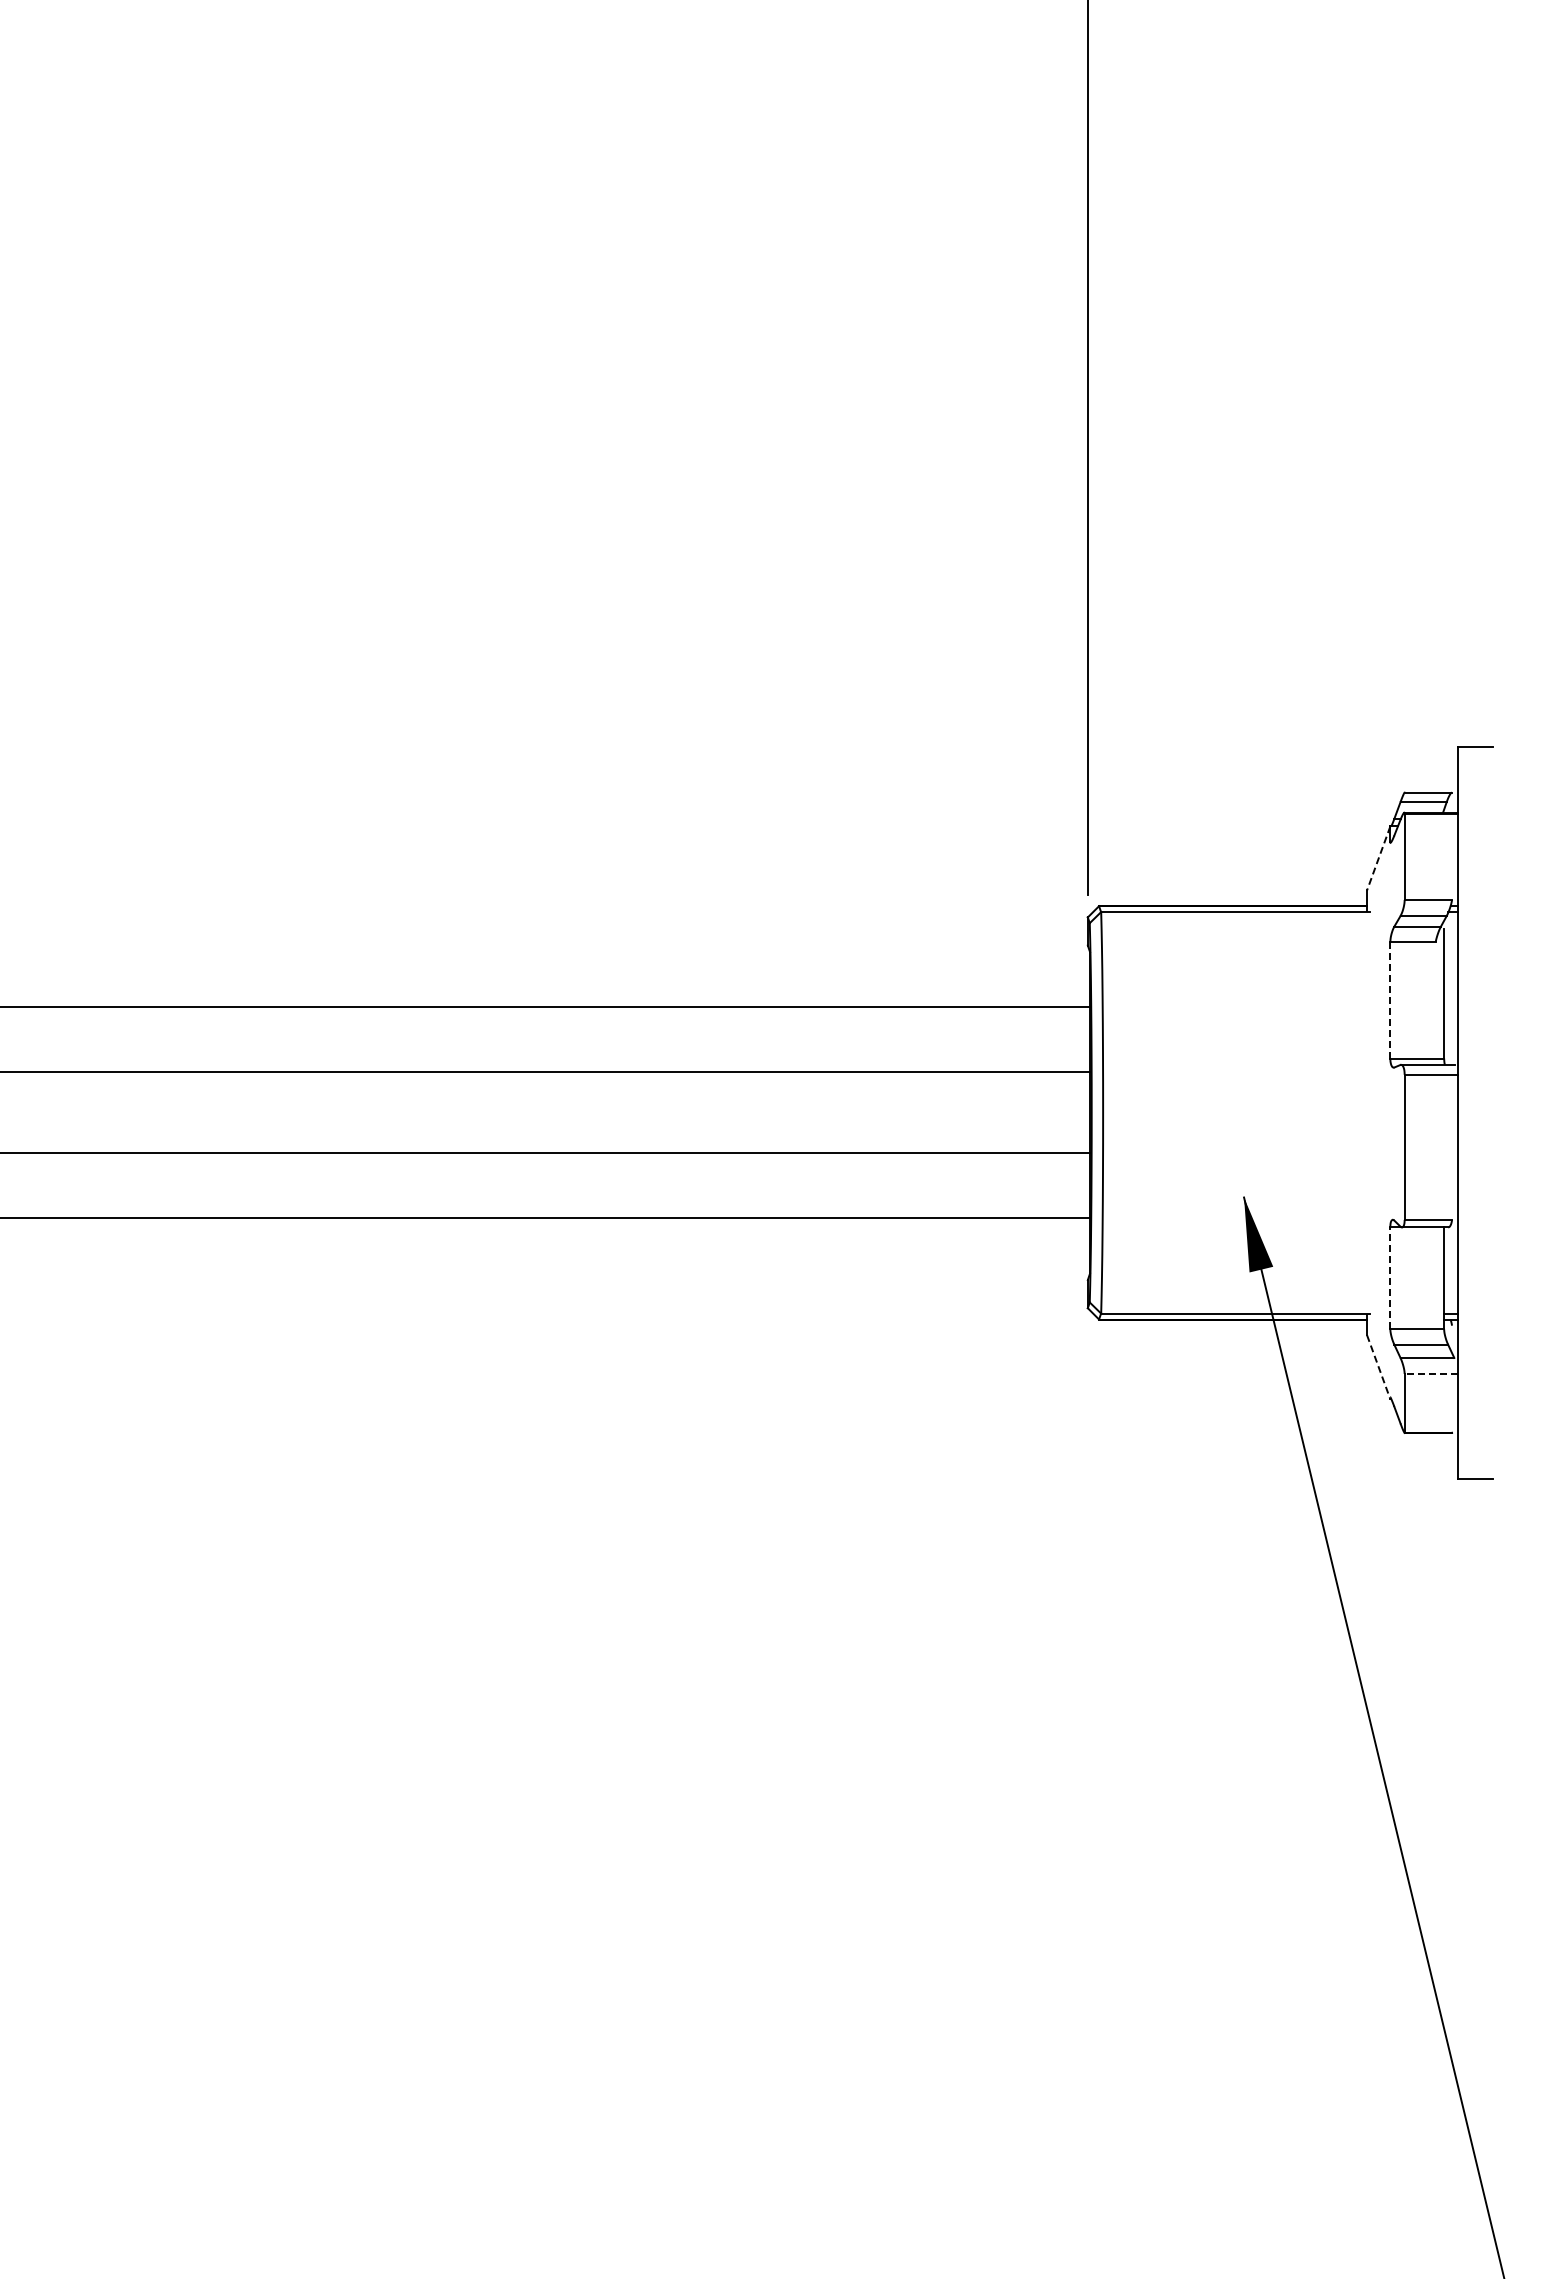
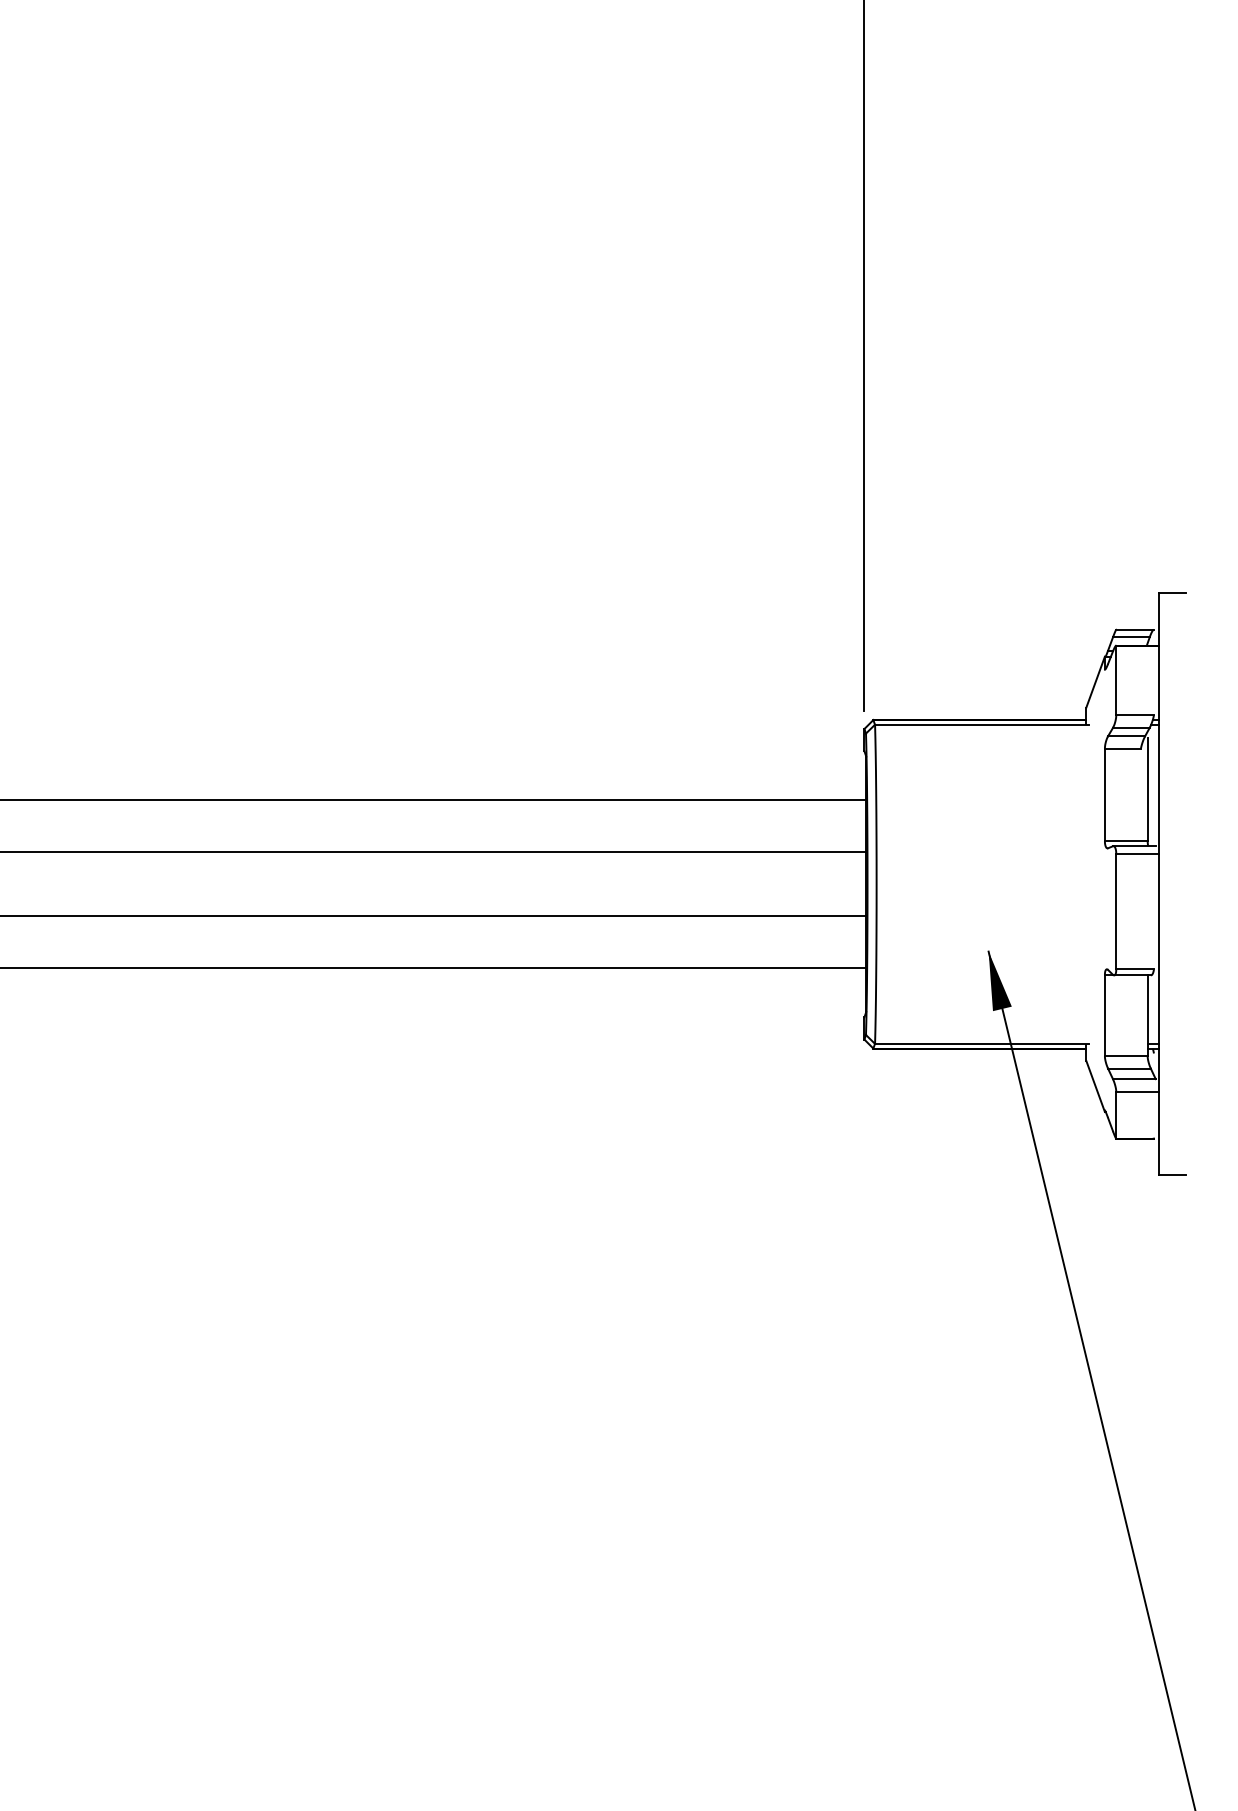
line: (1378, 858) -> (1095, 682), dashed -> solid
line: (1390, 999) -> (1105, 794), dashed -> solid
line: (1390, 1277) -> (1105, 1015), dashed -> solid
line: (1378, 1367) -> (1095, 1086), dashed -> solid
line: (1431, 1373) -> (1137, 1091), dashed -> solid

